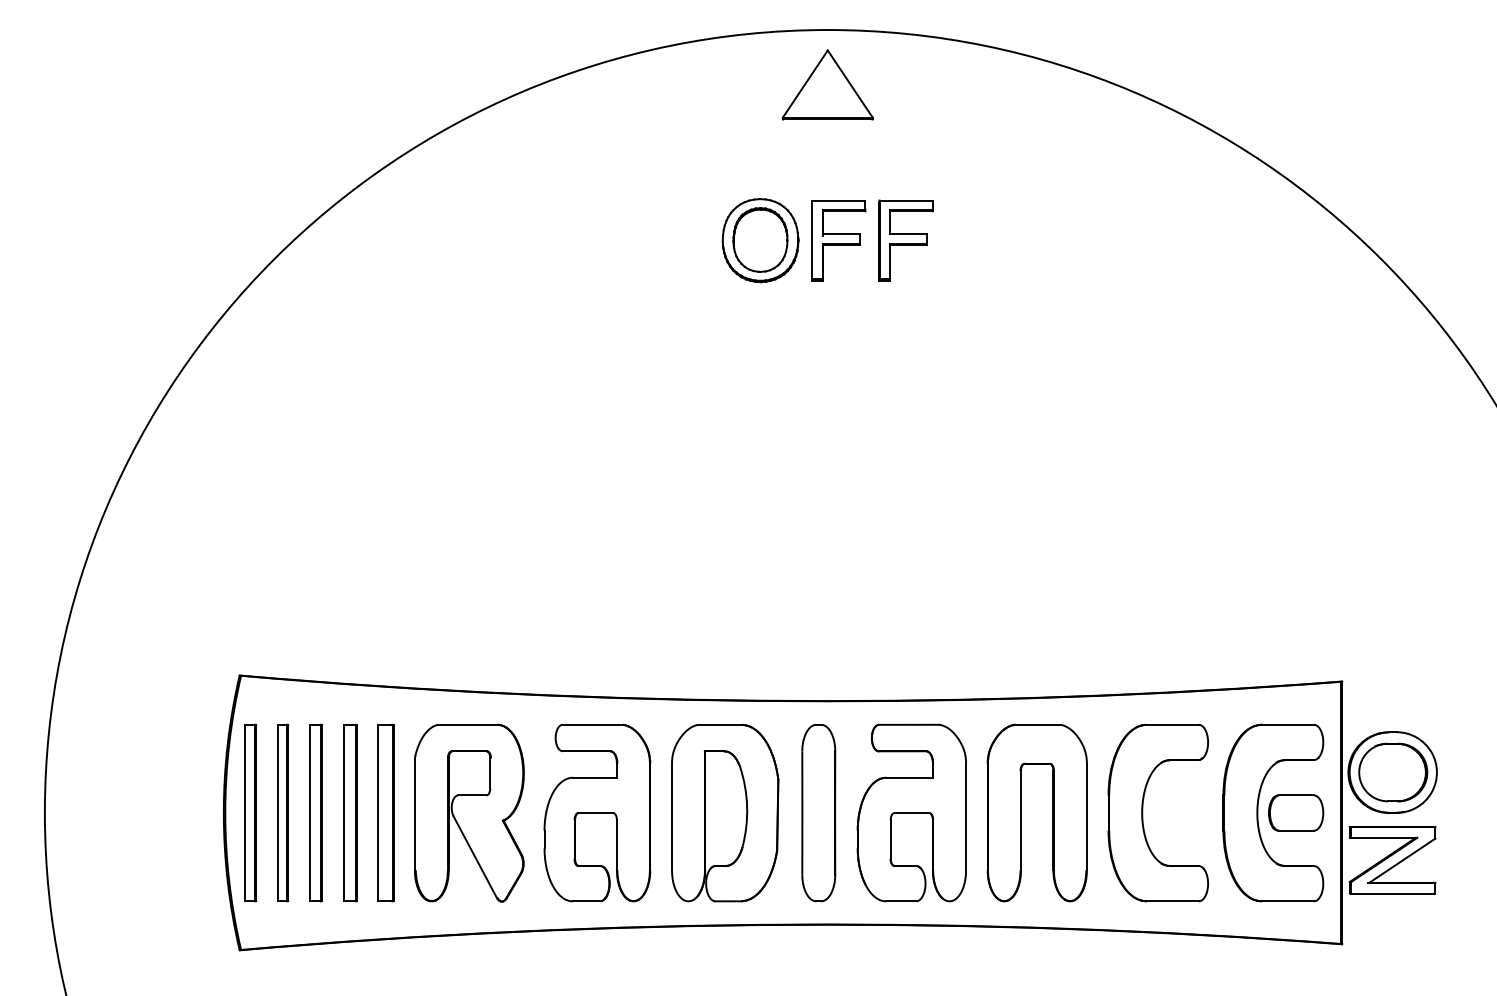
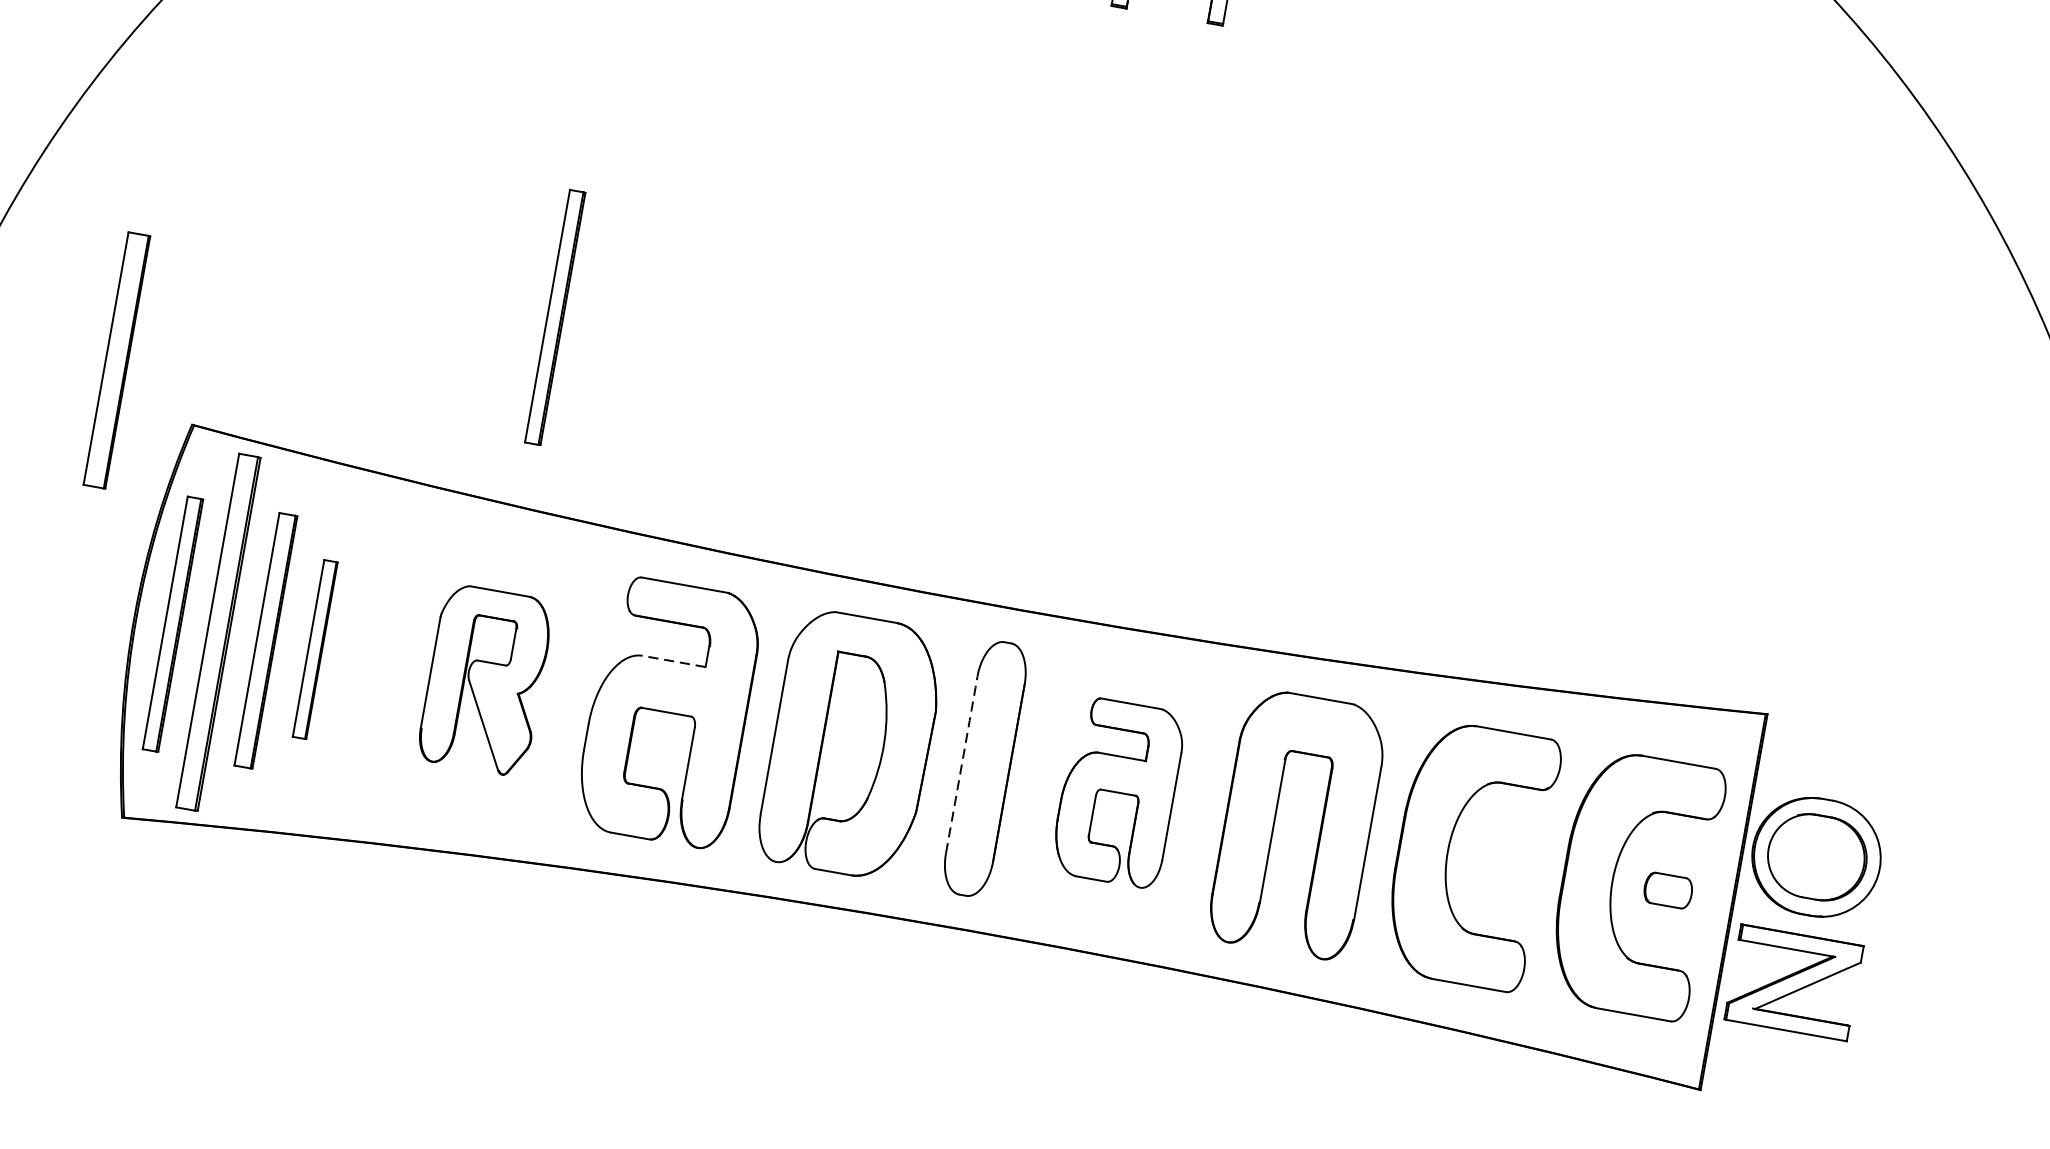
part: (472, 558) -> (554, 316), added
line: (594, 777) -> (673, 660), solid -> dashed
part: (283, 812) -> (219, 631), size x1.4
part: (350, 812) -> (315, 648), size x0.7
part: (385, 812) -> (116, 359), moved
part: (911, 812) -> (1118, 791), size x0.7
part: (1296, 812) -> (1668, 889), size x0.6
part: (469, 813) -> (485, 680), size x0.7
arc: (802, 813) -> (961, 765), solid -> dashed

